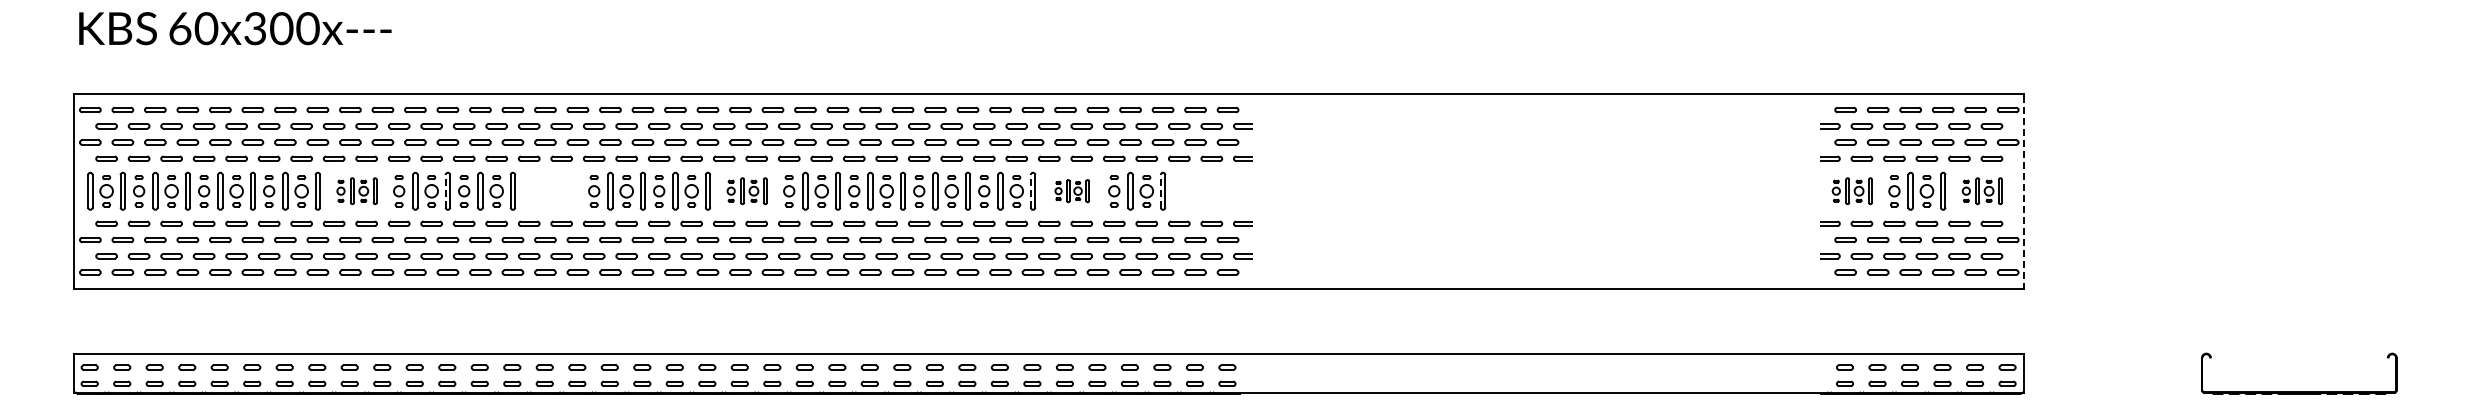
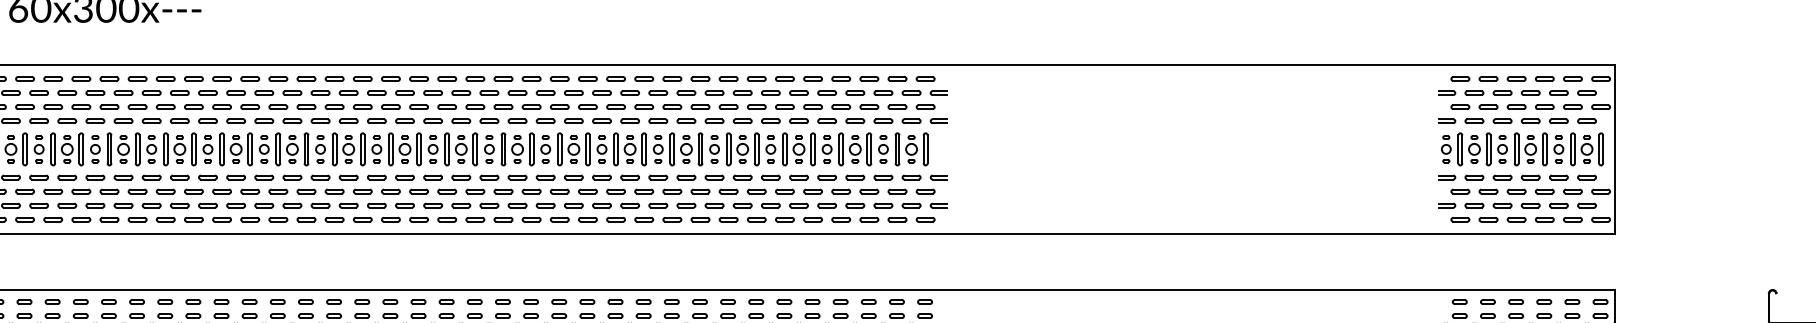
part: (356, 190) -> (171, 148), size x1.43
line: (445, 190) -> (248, 148), dashed -> solid
part: (552, 190) -> (340, 148), added
part: (747, 190) -> (509, 148), size x1.43
line: (1030, 190) -> (754, 148), dashed -> solid
part: (1072, 190) -> (790, 148), size x1.67
line: (1160, 190) -> (867, 148), dashed -> solid
part: (1202, 190) -> (903, 148), added
part: (1852, 190) -> (1466, 148), size x1.43
part: (1982, 190) -> (1578, 148), size x1.43
line: (2024, 191) -> (1615, 149), dashed -> solid

